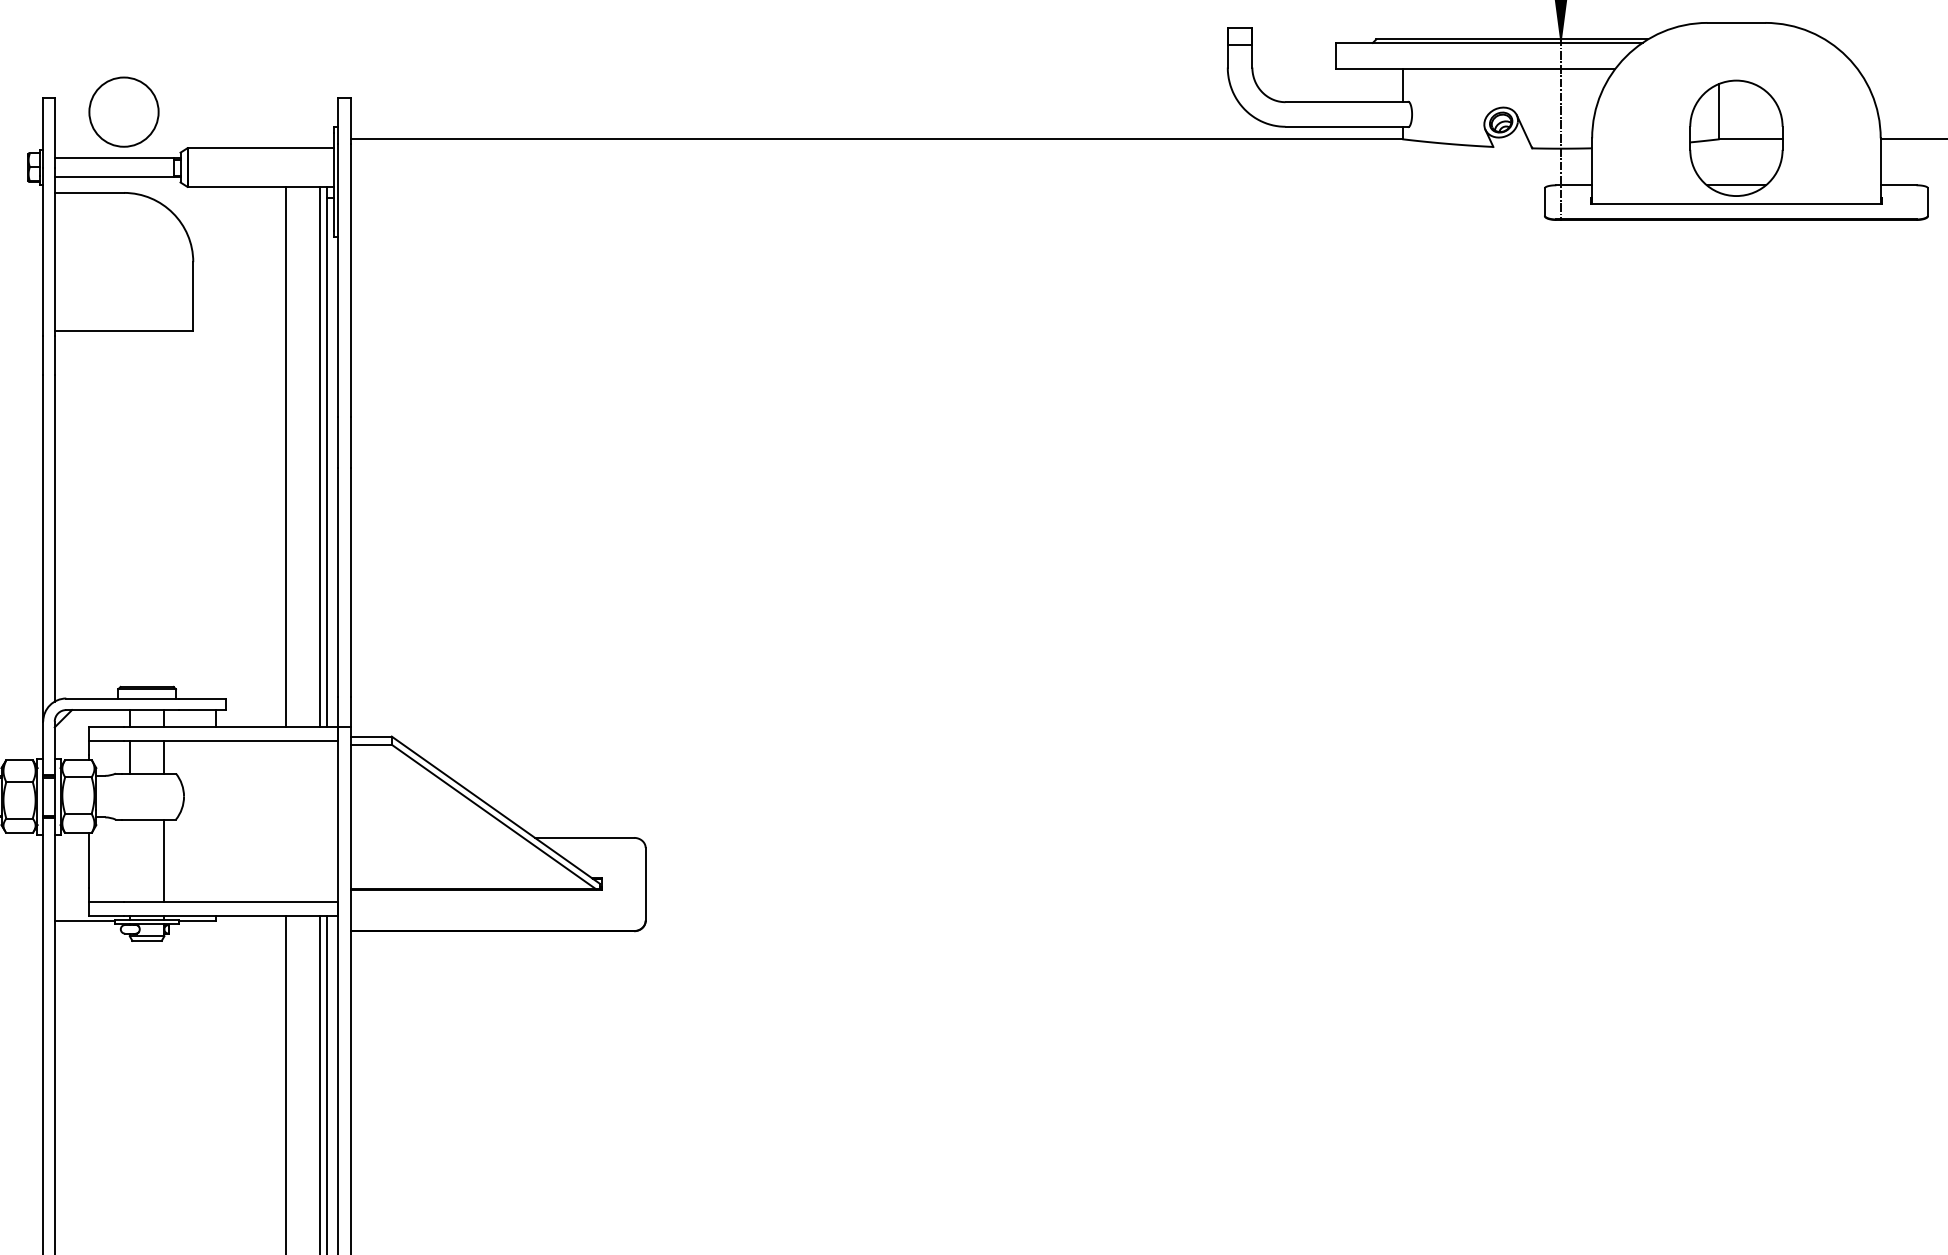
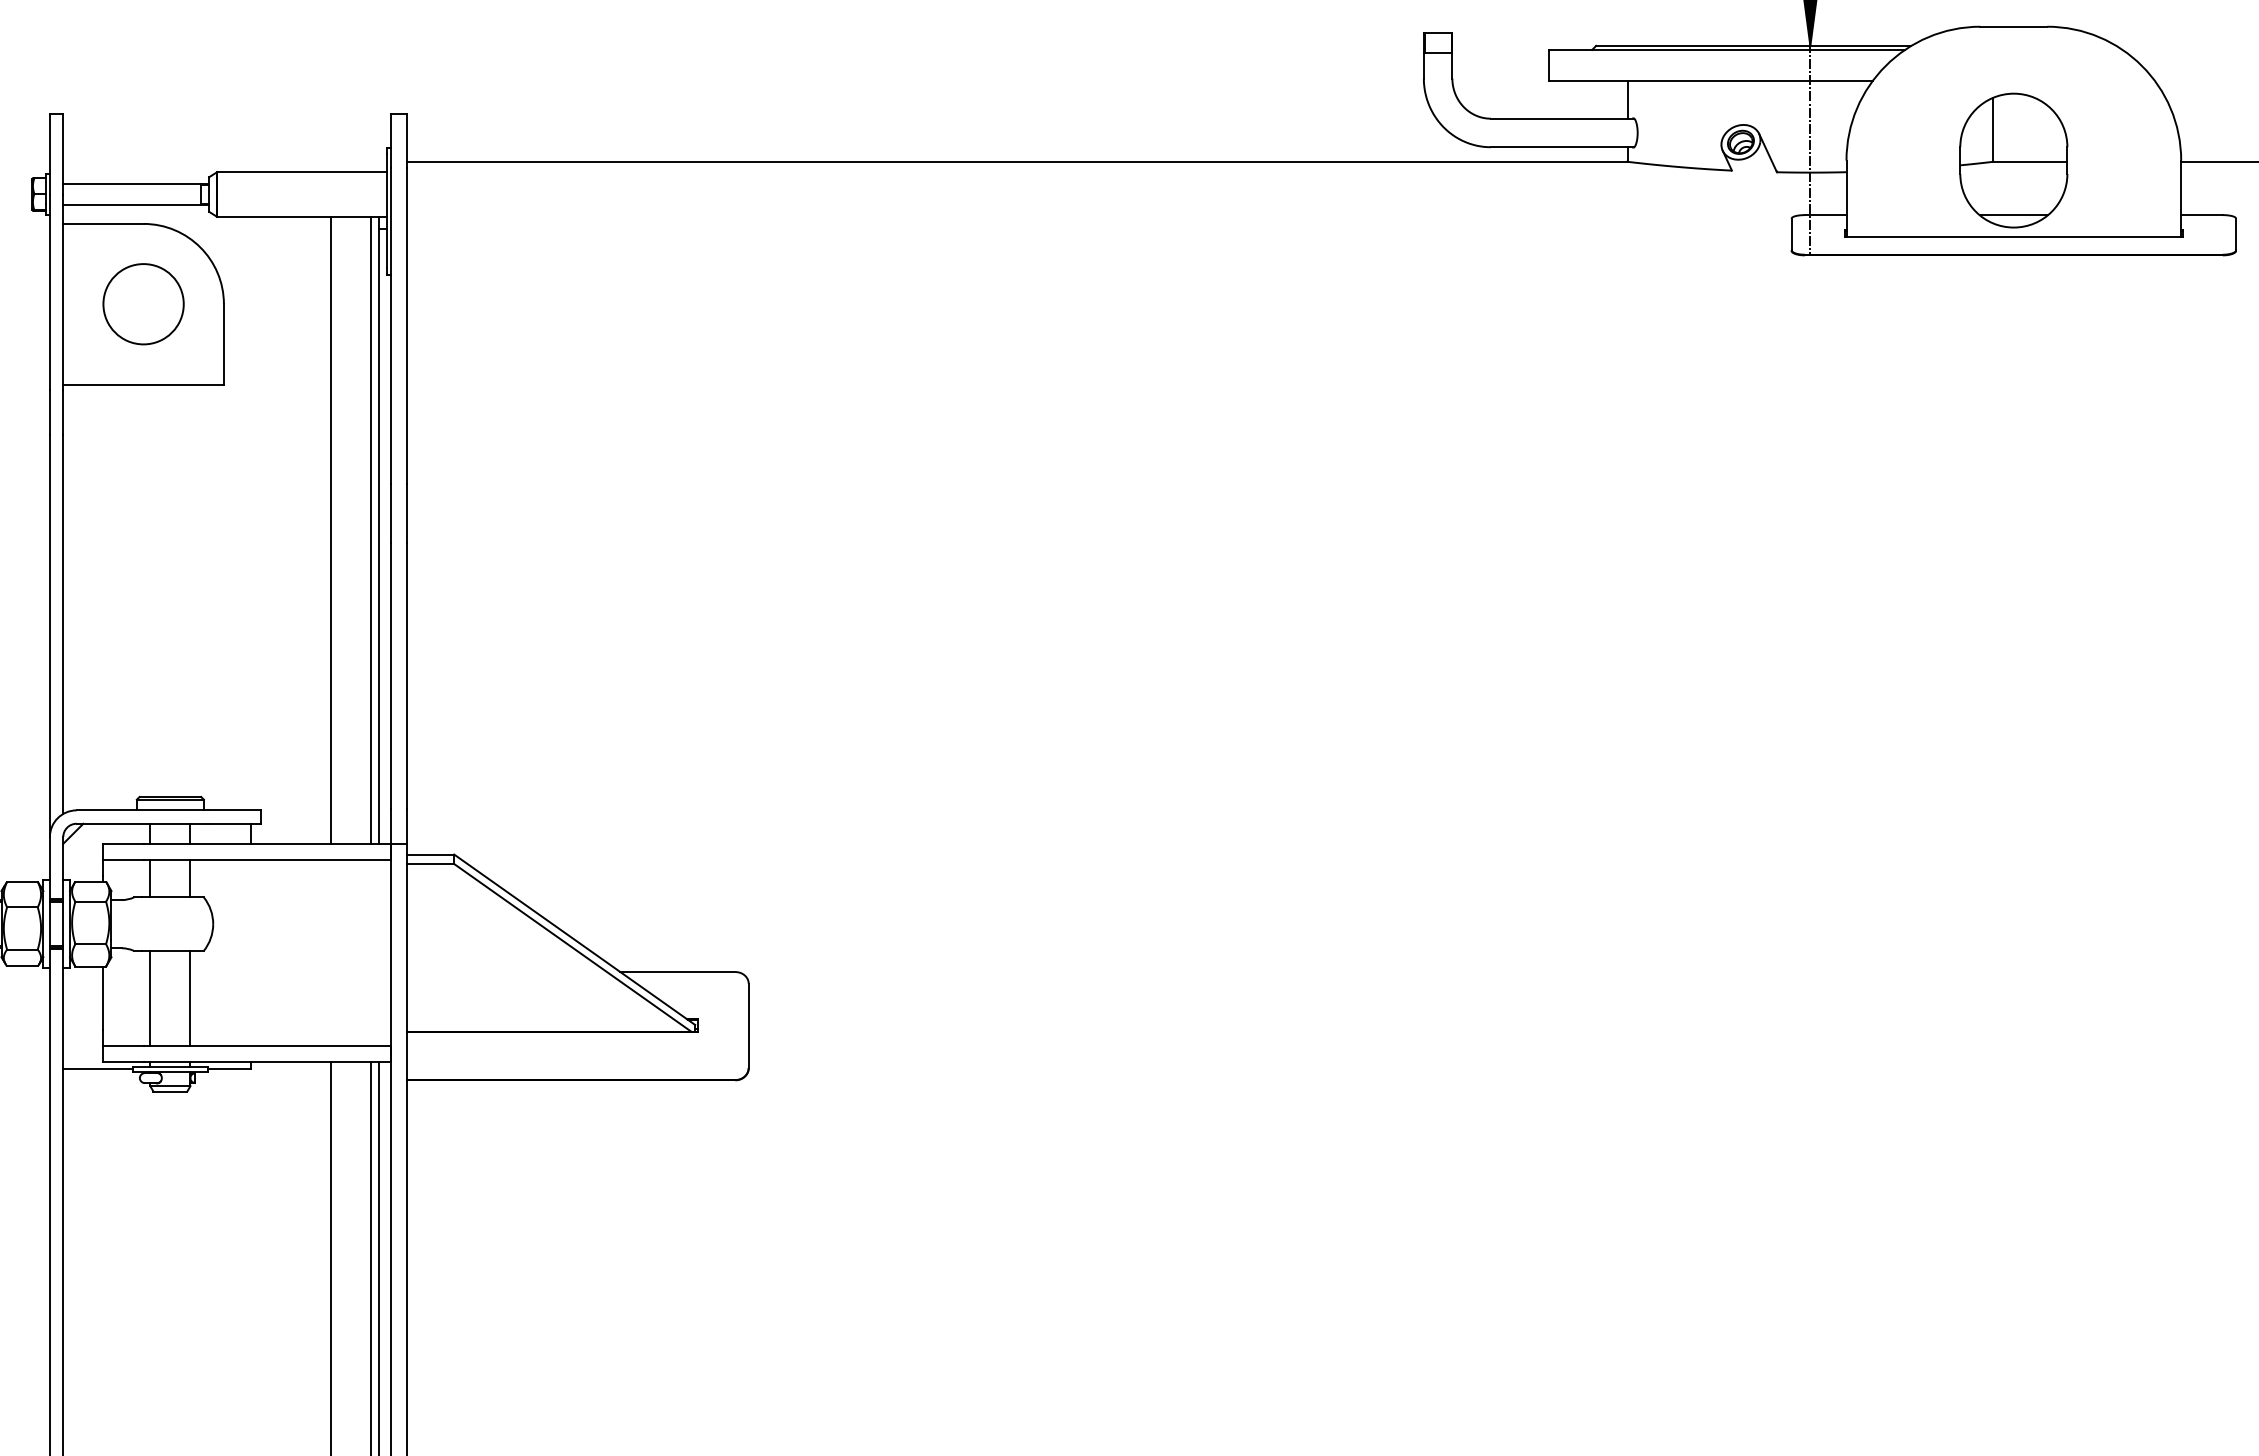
circle: (123, 111) -> (143, 303), moved
line: (129, 860) -> (149, 998), added

